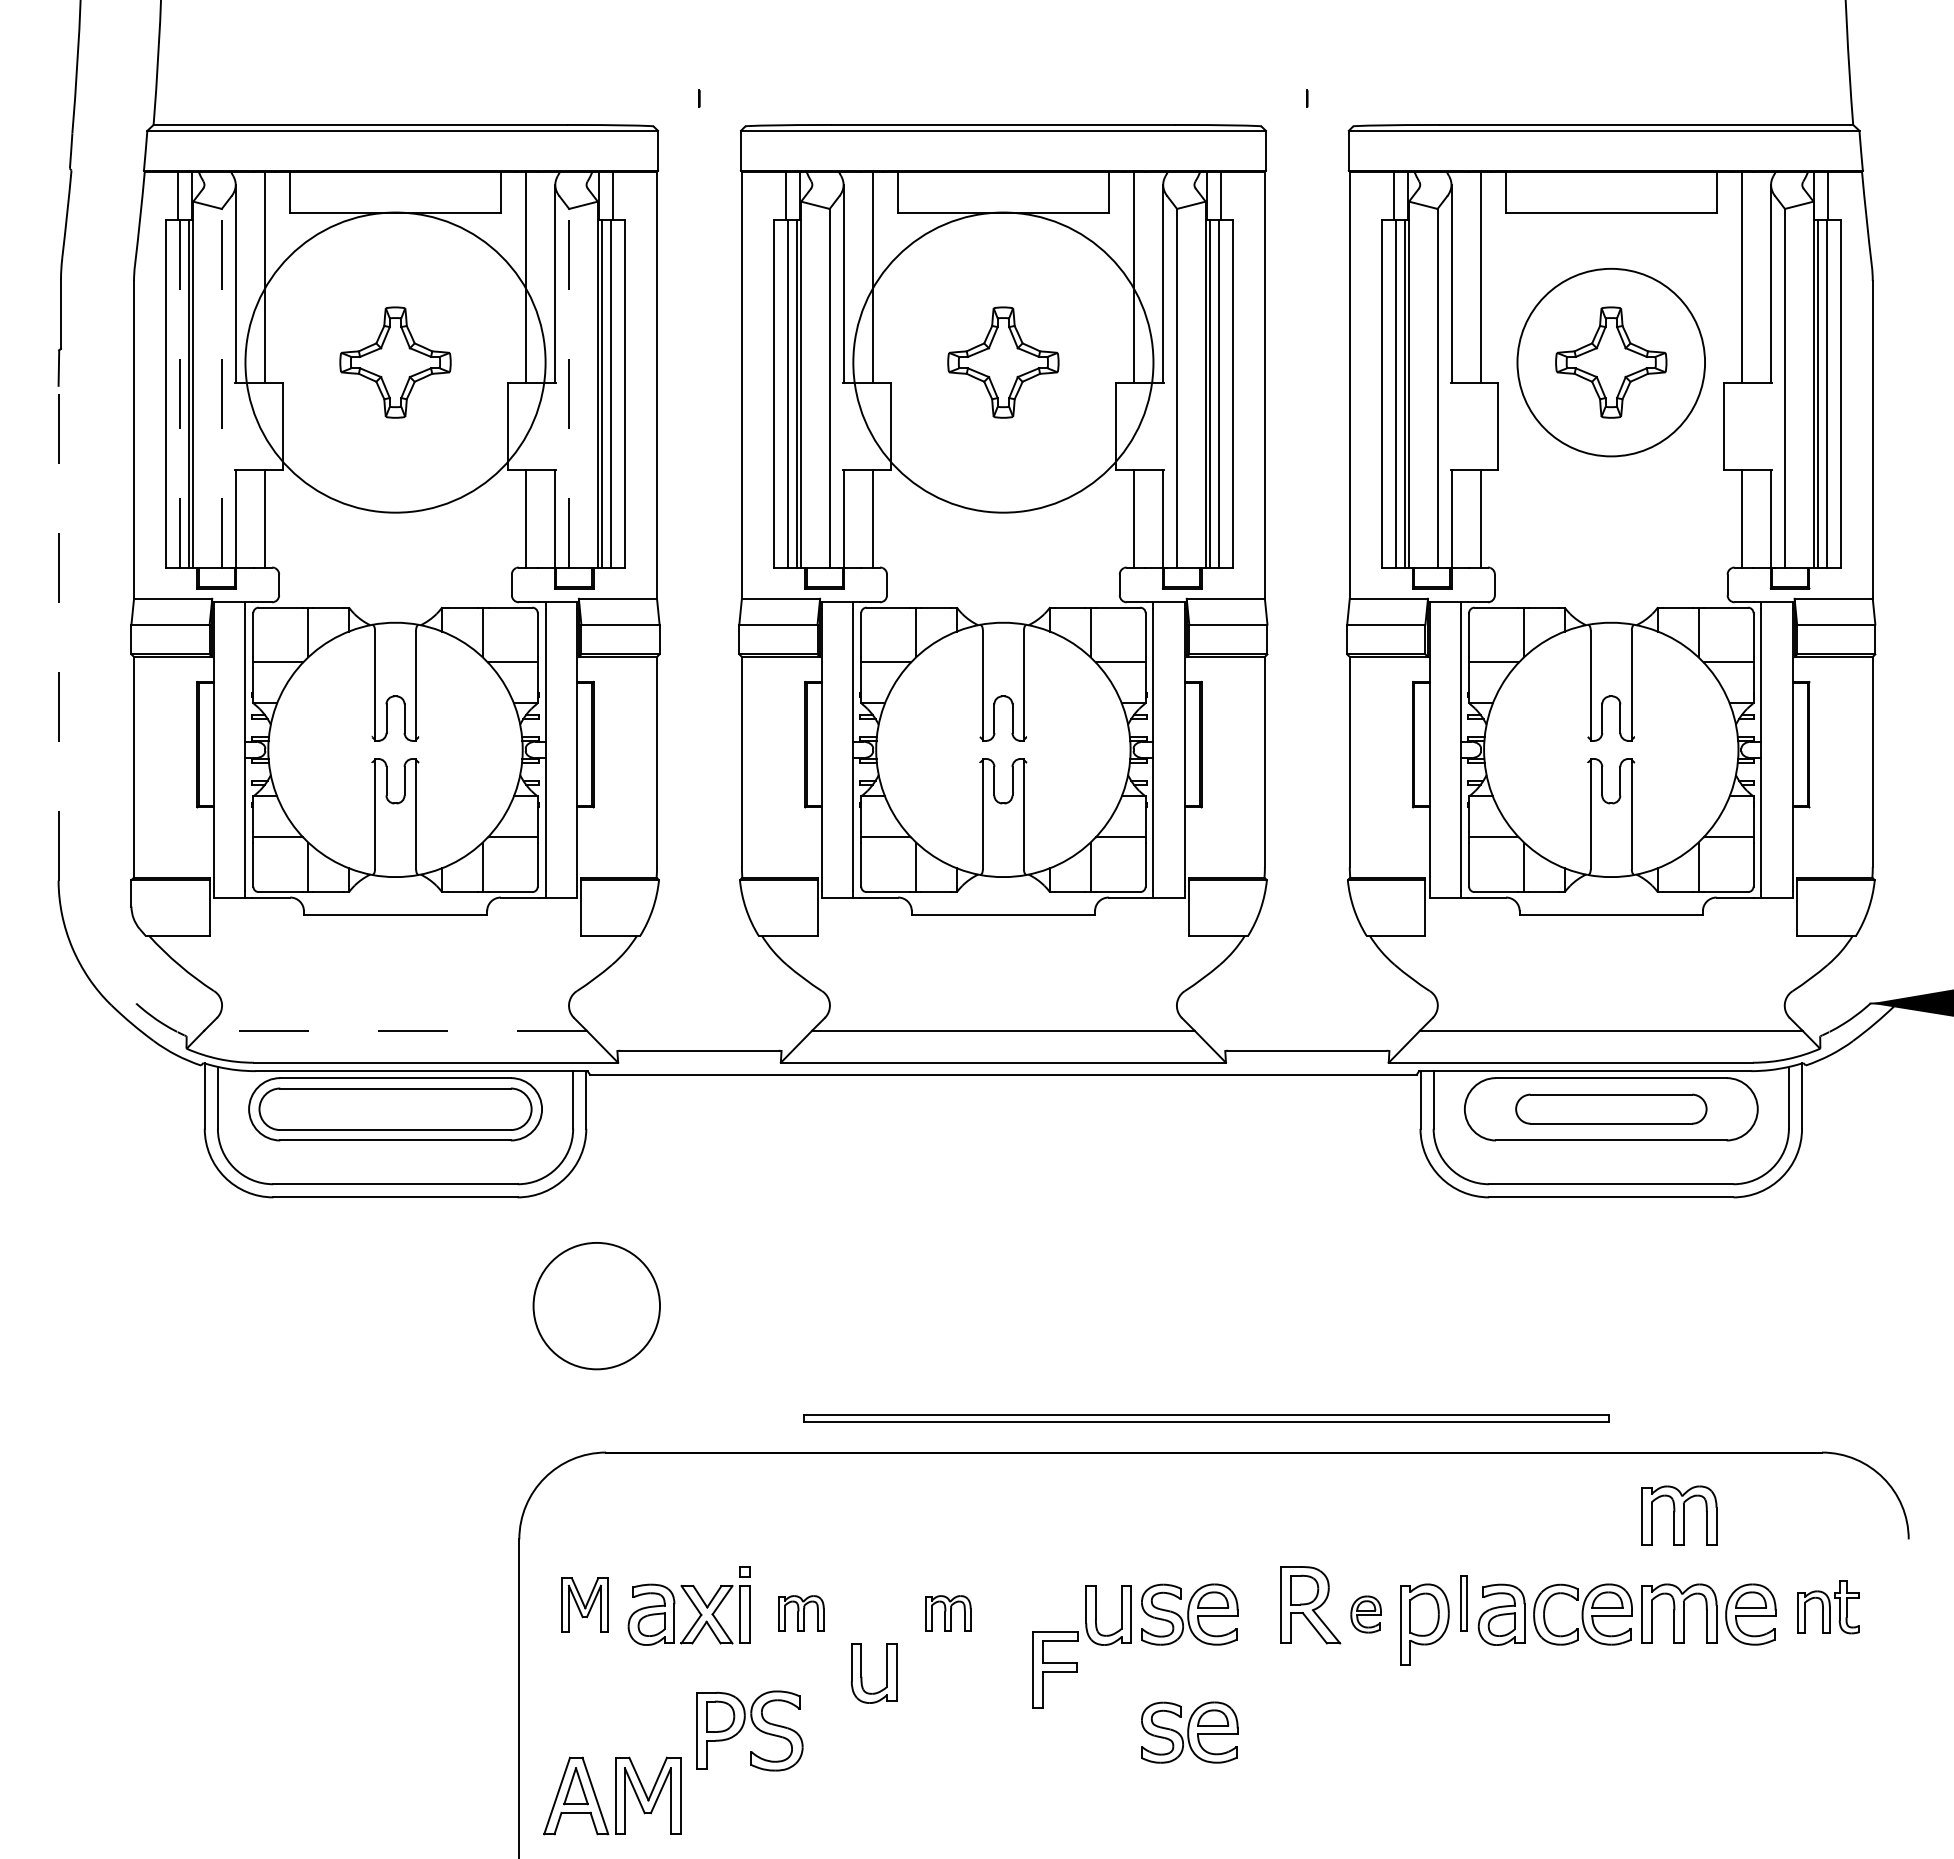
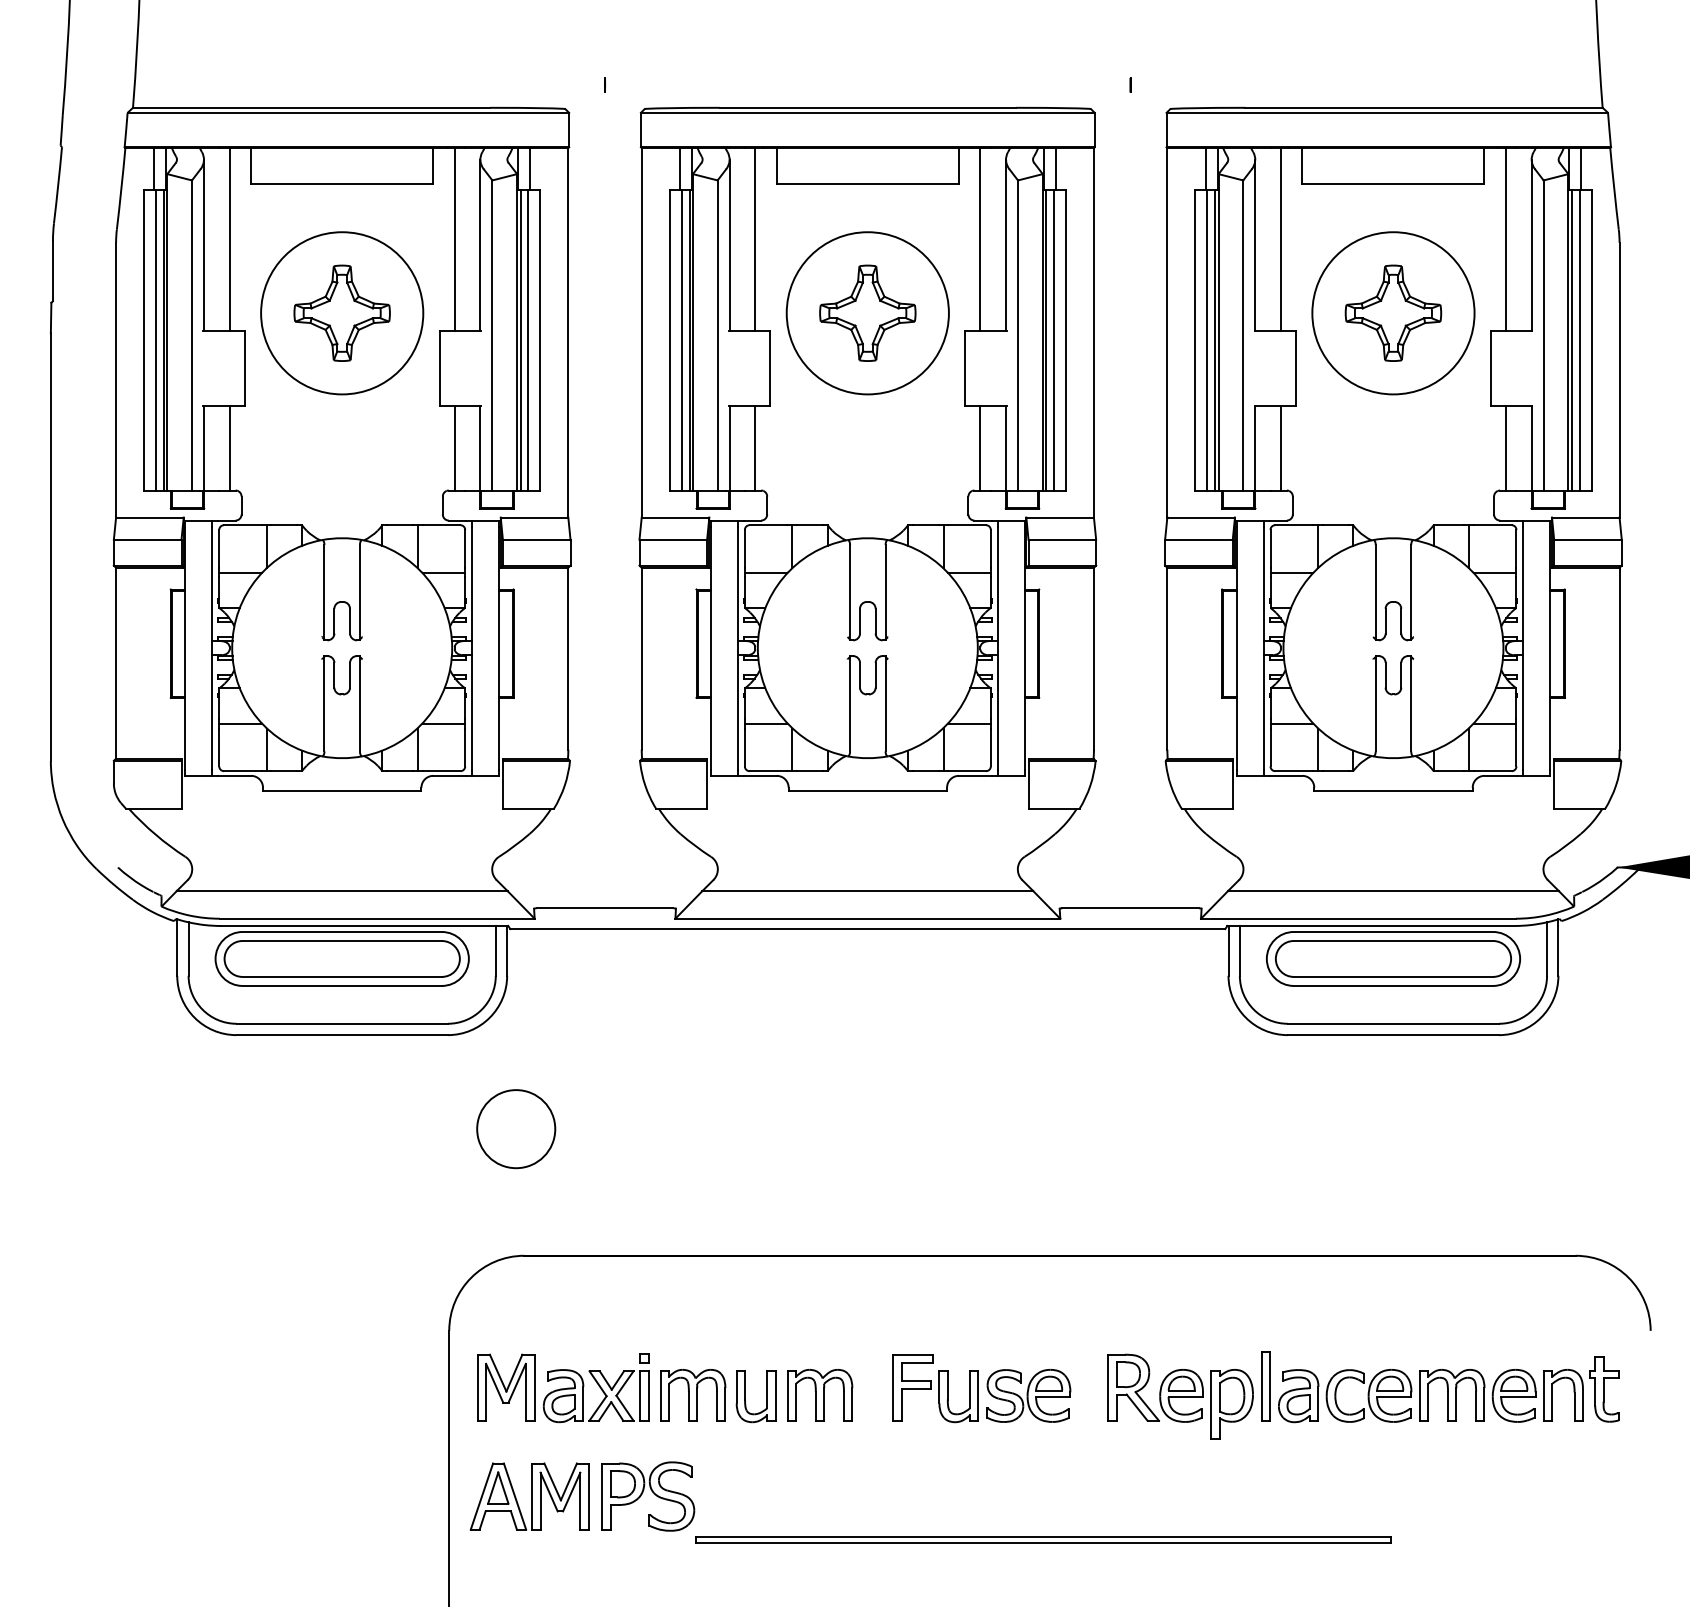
circle: (395, 362) -> (342, 313), size x0.62
circle: (1003, 362) -> (867, 313), size x0.62
line: (221, 387) -> (191, 334), dashed -> solid
line: (569, 387) -> (492, 334), dashed -> solid
line: (180, 393) -> (156, 340), dashed -> solid
line: (58, 632) -> (50, 546), dashed -> solid
line: (395, 1030) -> (342, 890), dashed -> solid
part: (1611, 1108) -> (1393, 958), size x1.43
circle: (596, 1305) -> (515, 1128), size x0.71
part: (1206, 1418) -> (1043, 1540), moved
part: (1679, 1515) -> (1452, 1310), removed
part: (1463, 1603) -> (1265, 1386), size x1.43
part: (584, 1604) -> (505, 1387), size x1.43
part: (1828, 1607) -> (1581, 1389), size x1.43
part: (801, 1613) -> (693, 1394), size x1.67
part: (948, 1613) -> (820, 1394), size x1.67
part: (1365, 1614) -> (1180, 1395), size x1.67
part: (1055, 1669) -> (912, 1387), moved
part: (862, 1677) -> (745, 1400), moved
part: (1189, 1732) -> (1028, 1497), removed
part: (612, 1795) -> (529, 1496), moved

